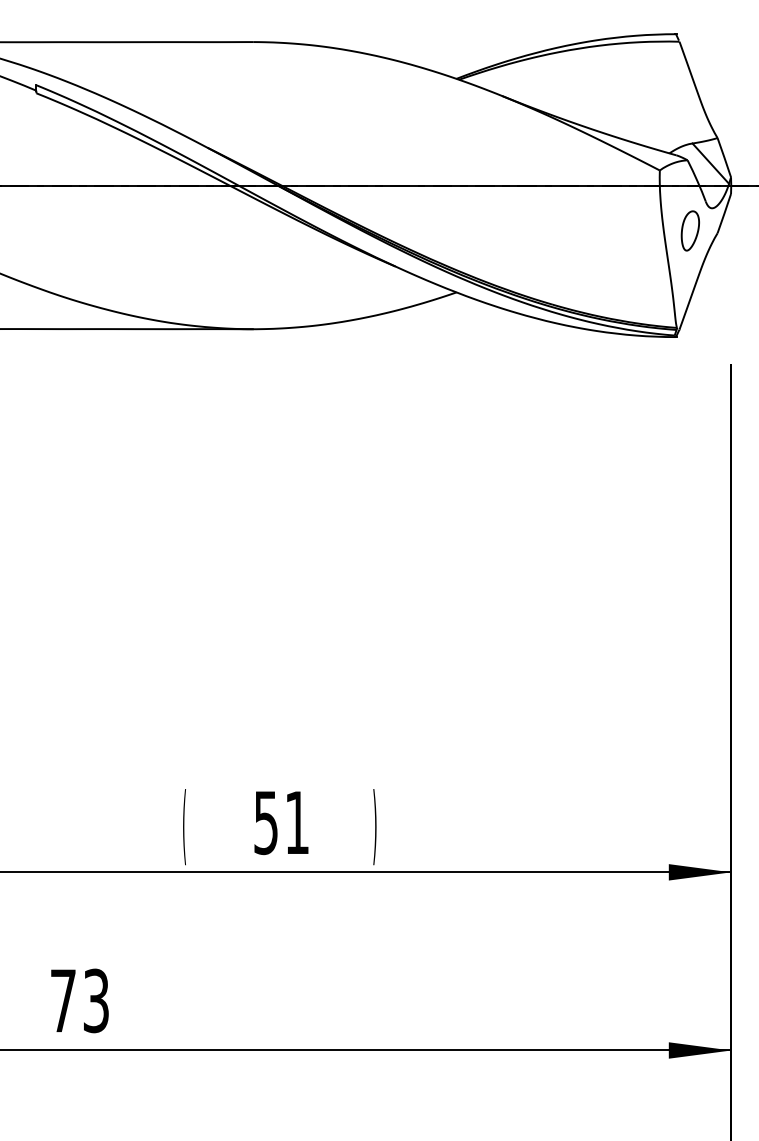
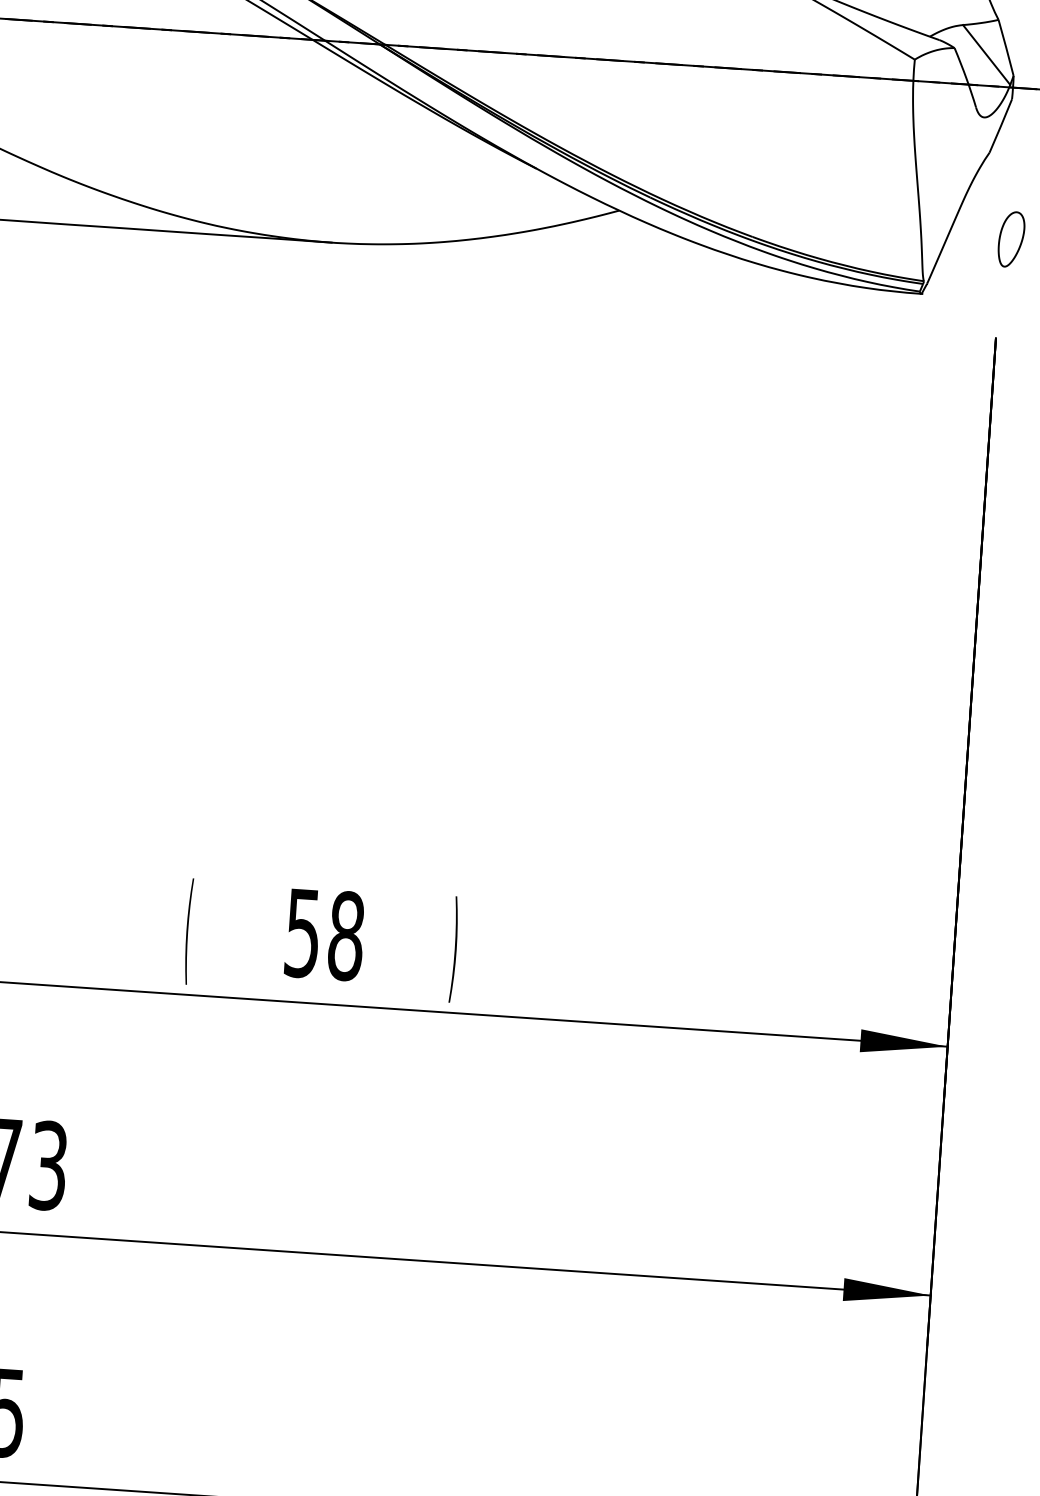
part: (689, 230) -> (1010, 238), moved
text: (297, 822) -> (346, 935), 51 -> 58

